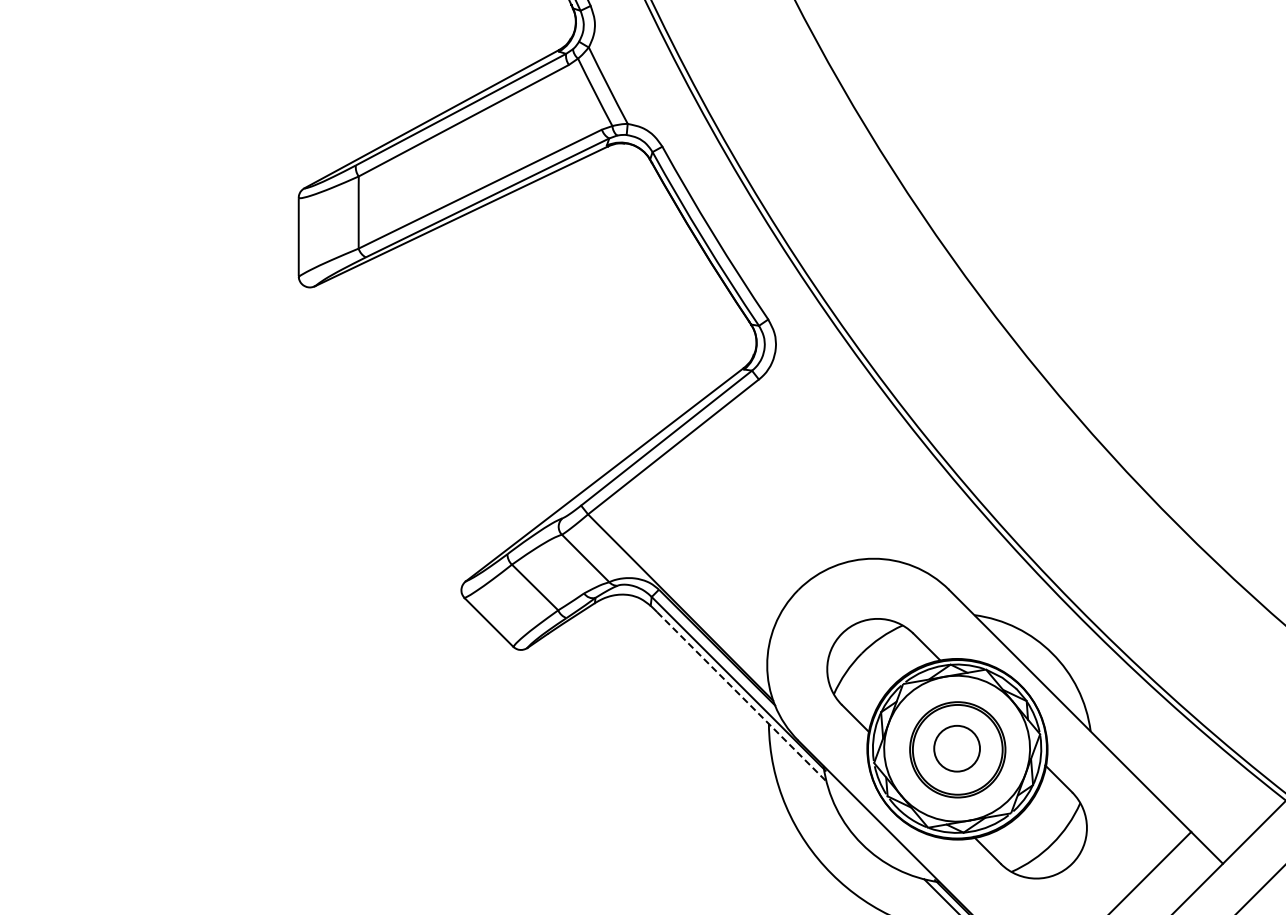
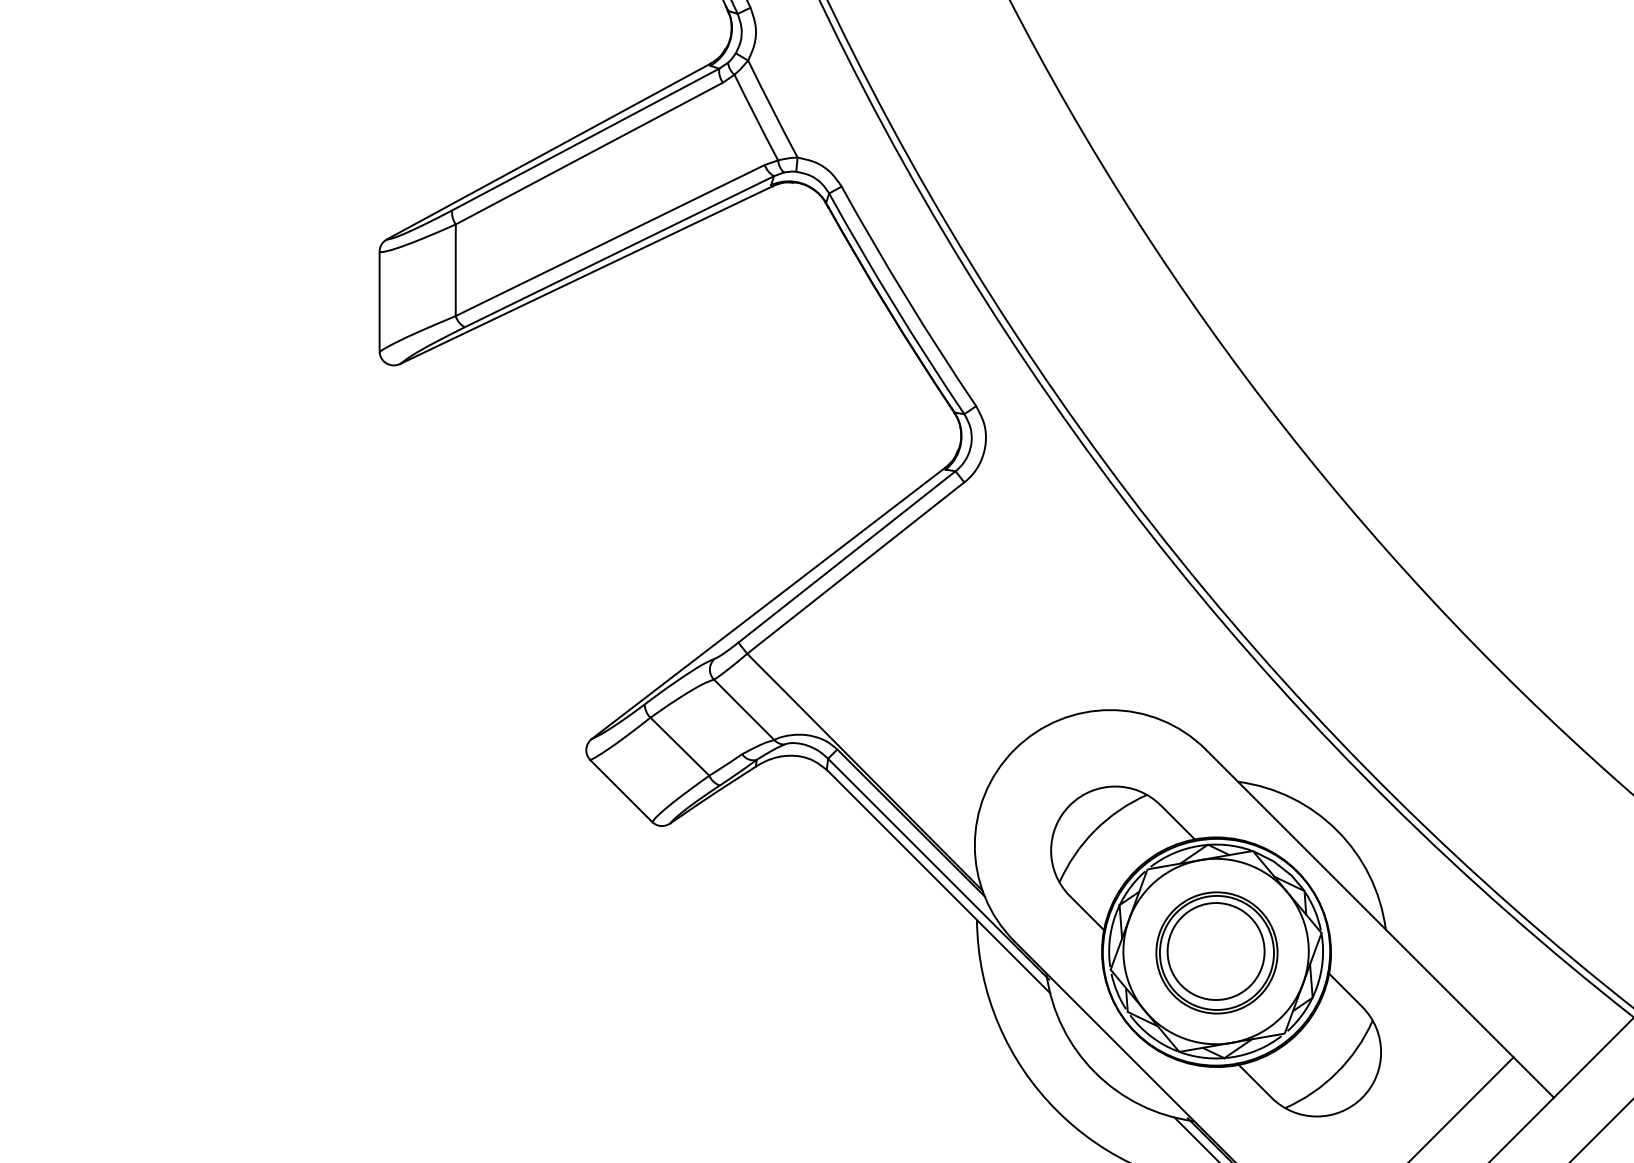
line: (741, 696) -> (942, 885), dashed -> solid
circle: (956, 748) -> (1215, 951), size x1.67

